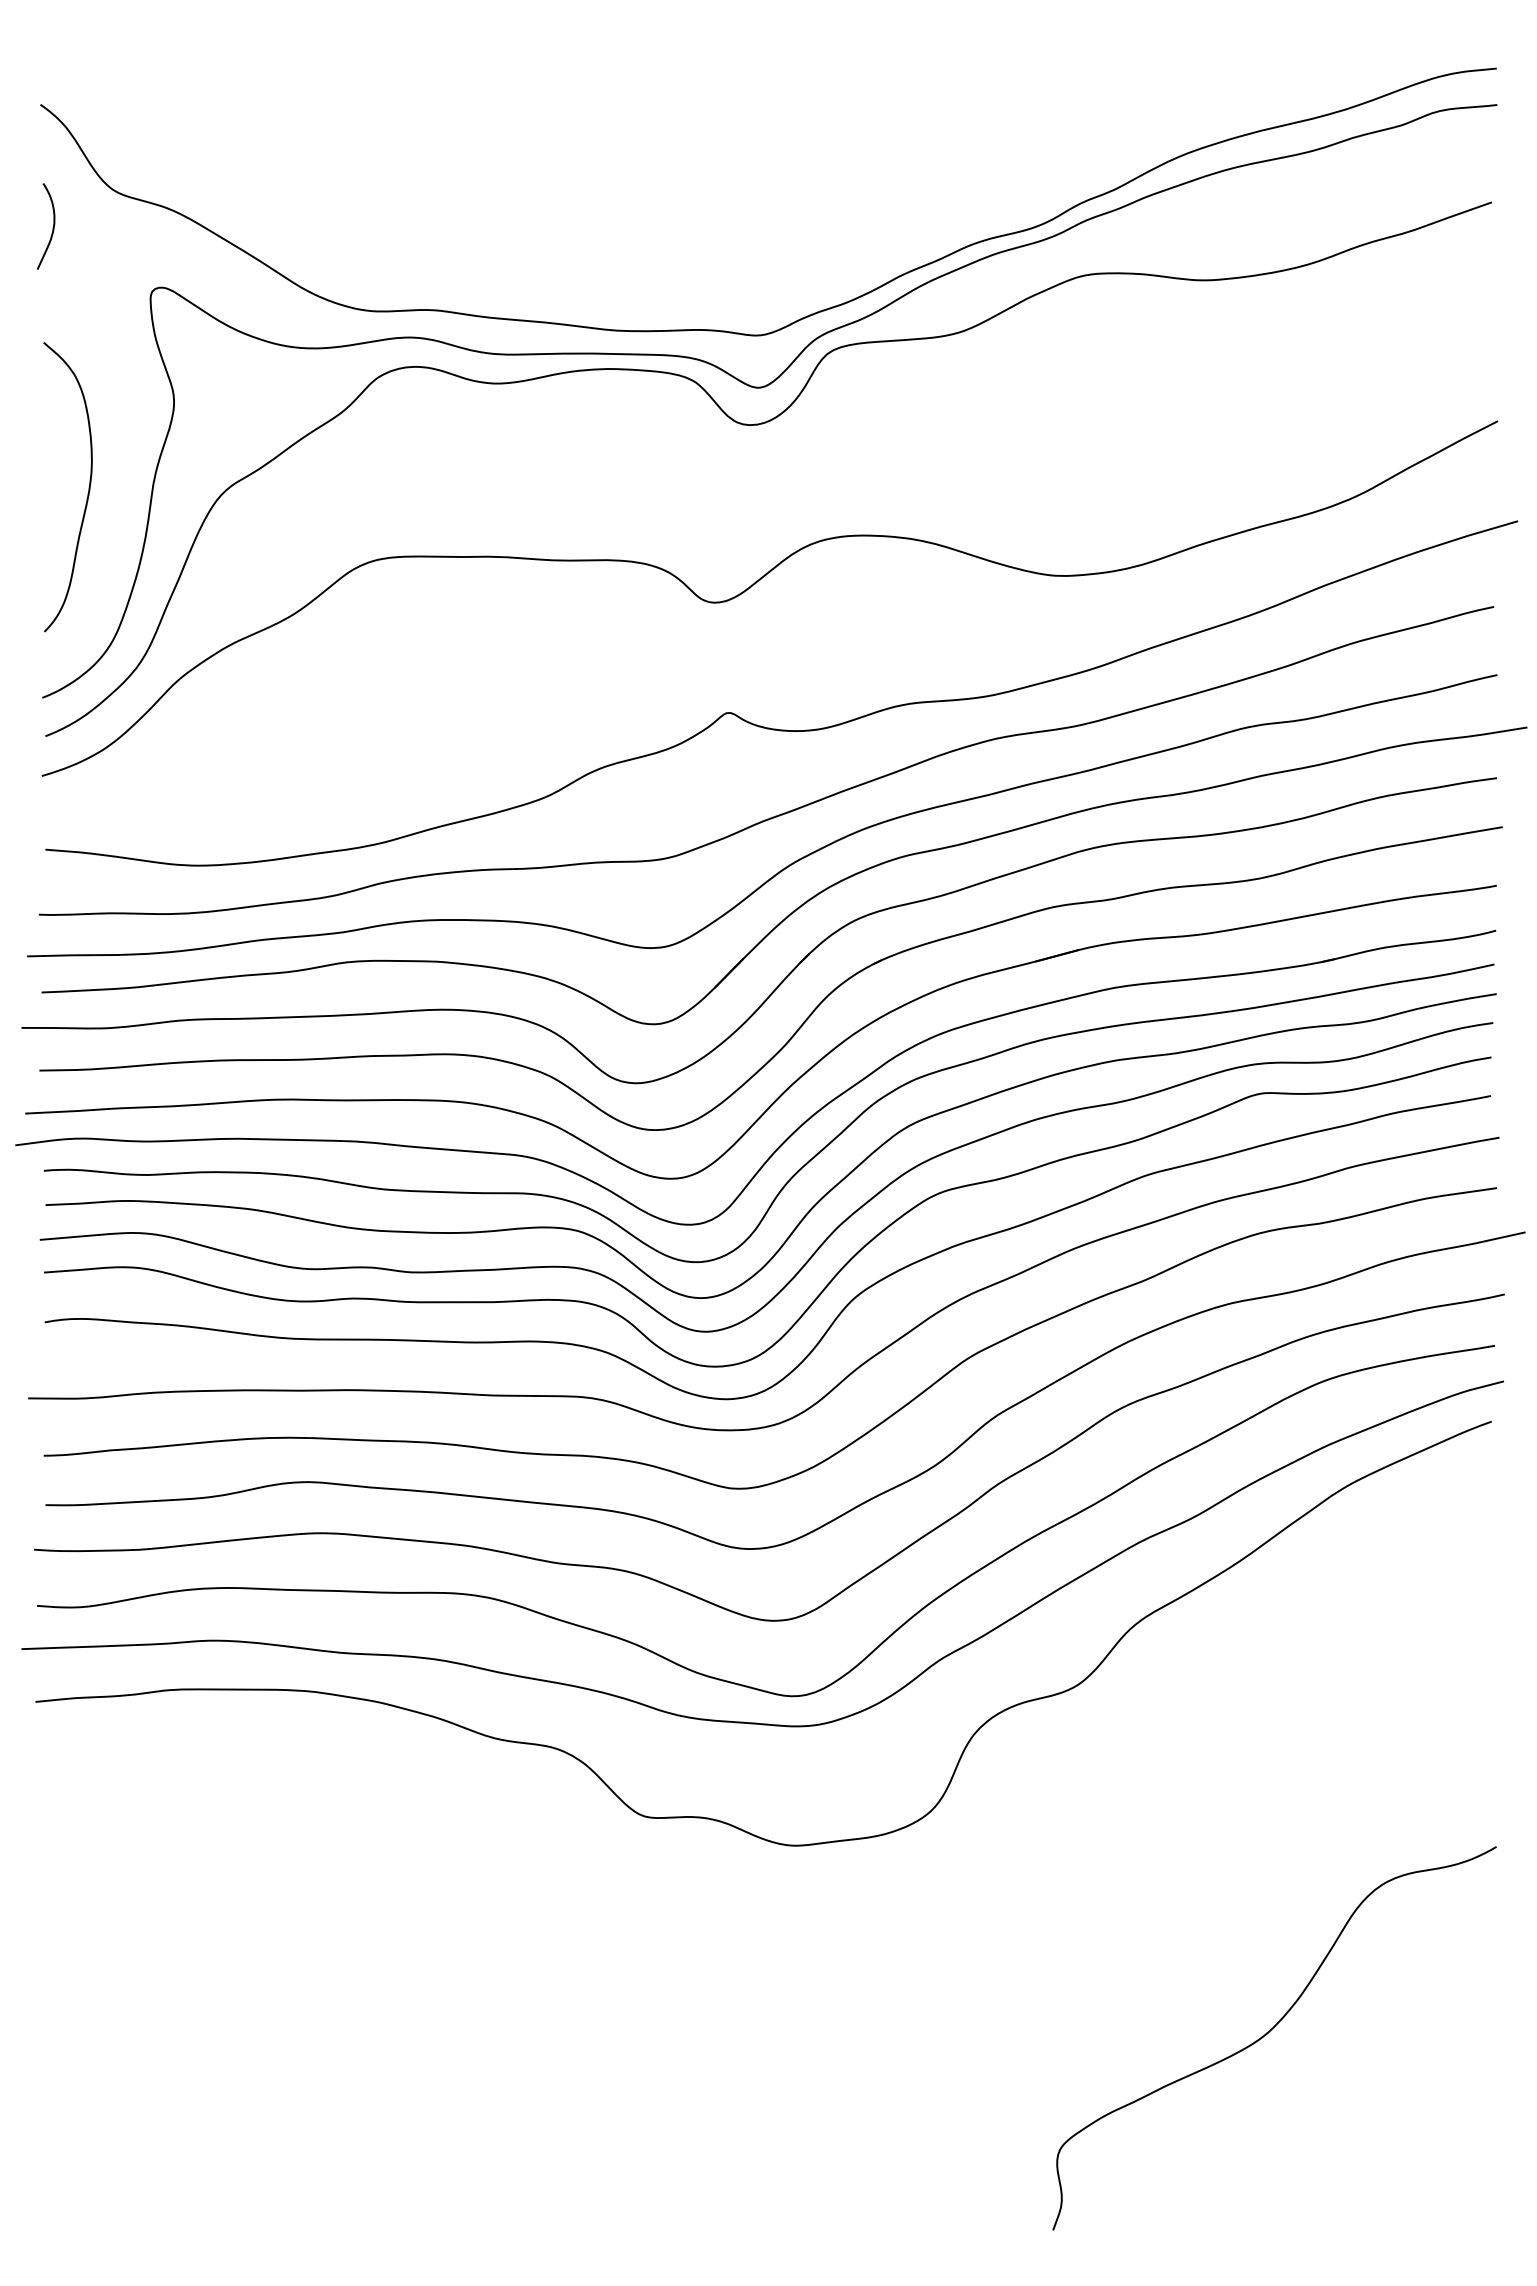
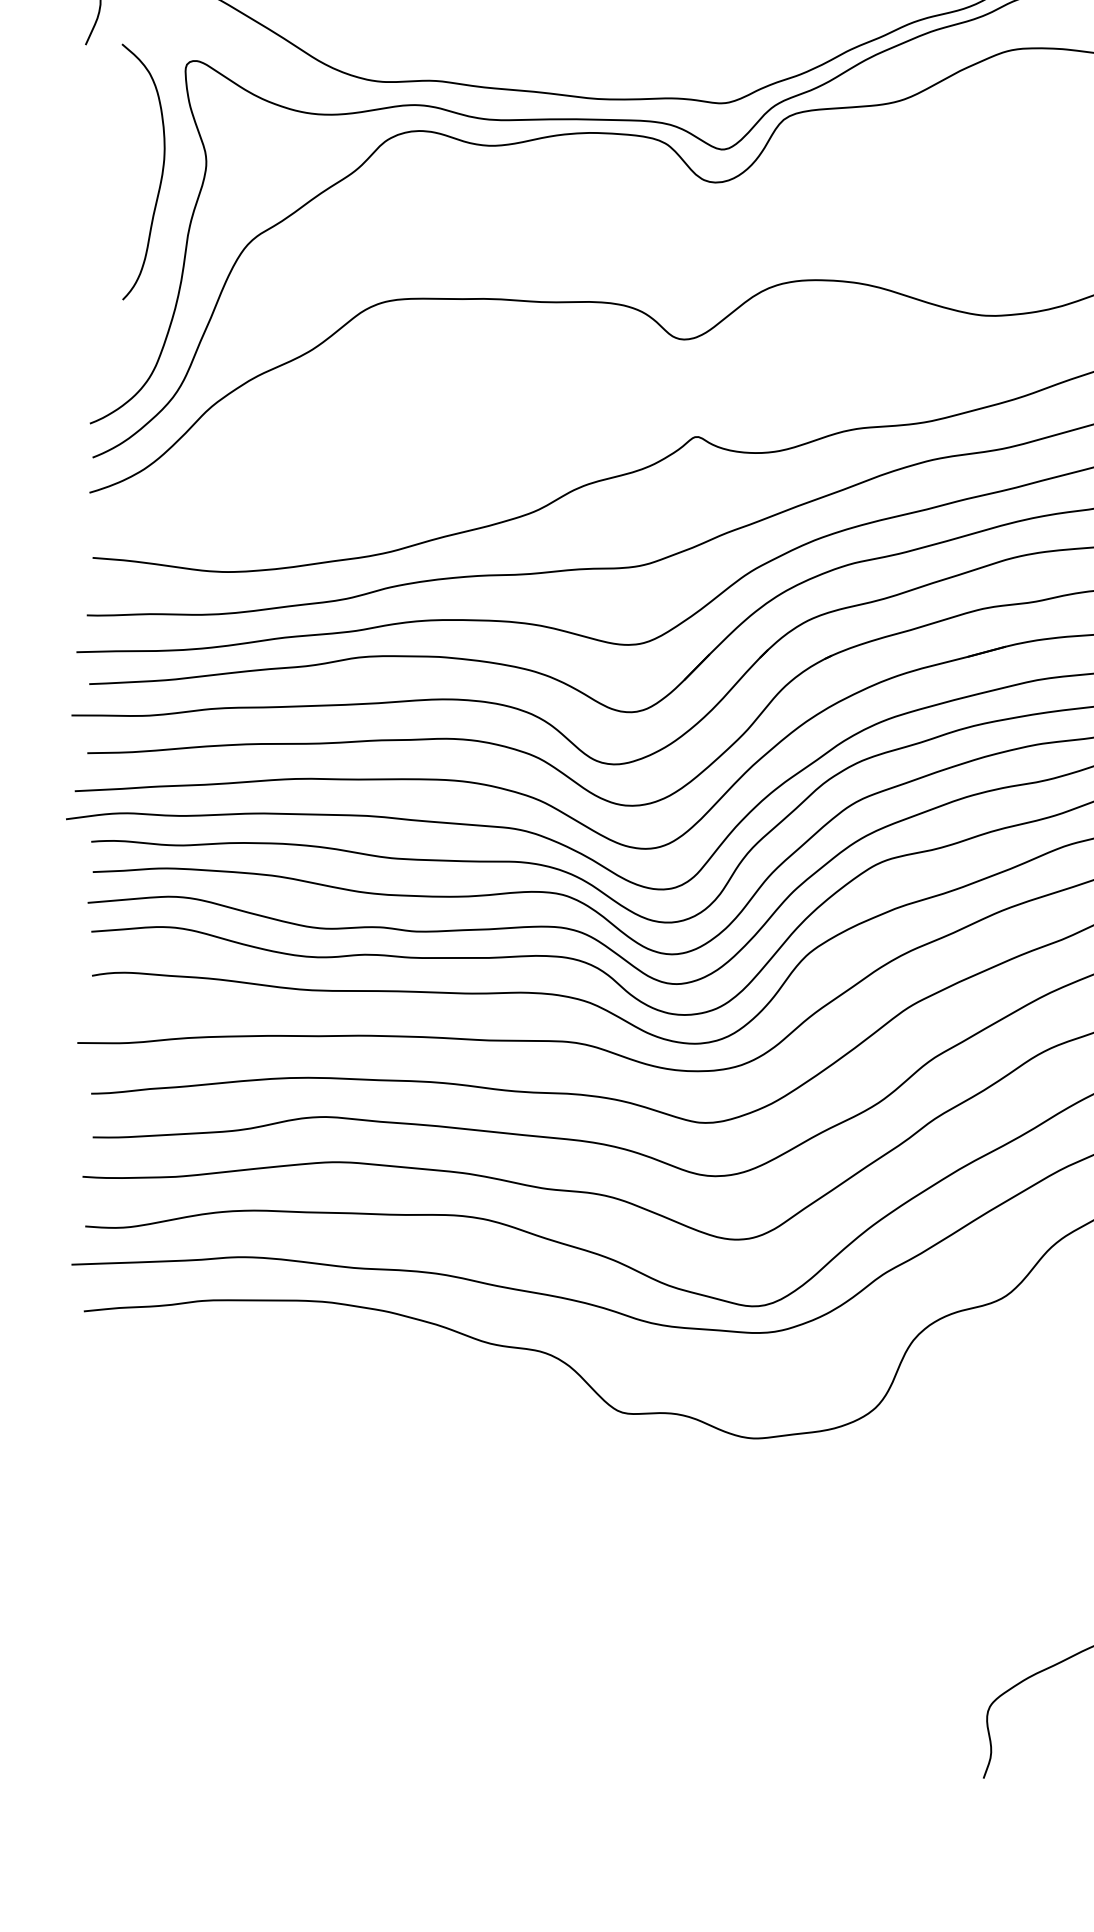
curve: (87, 493) -> (160, 177), moved

